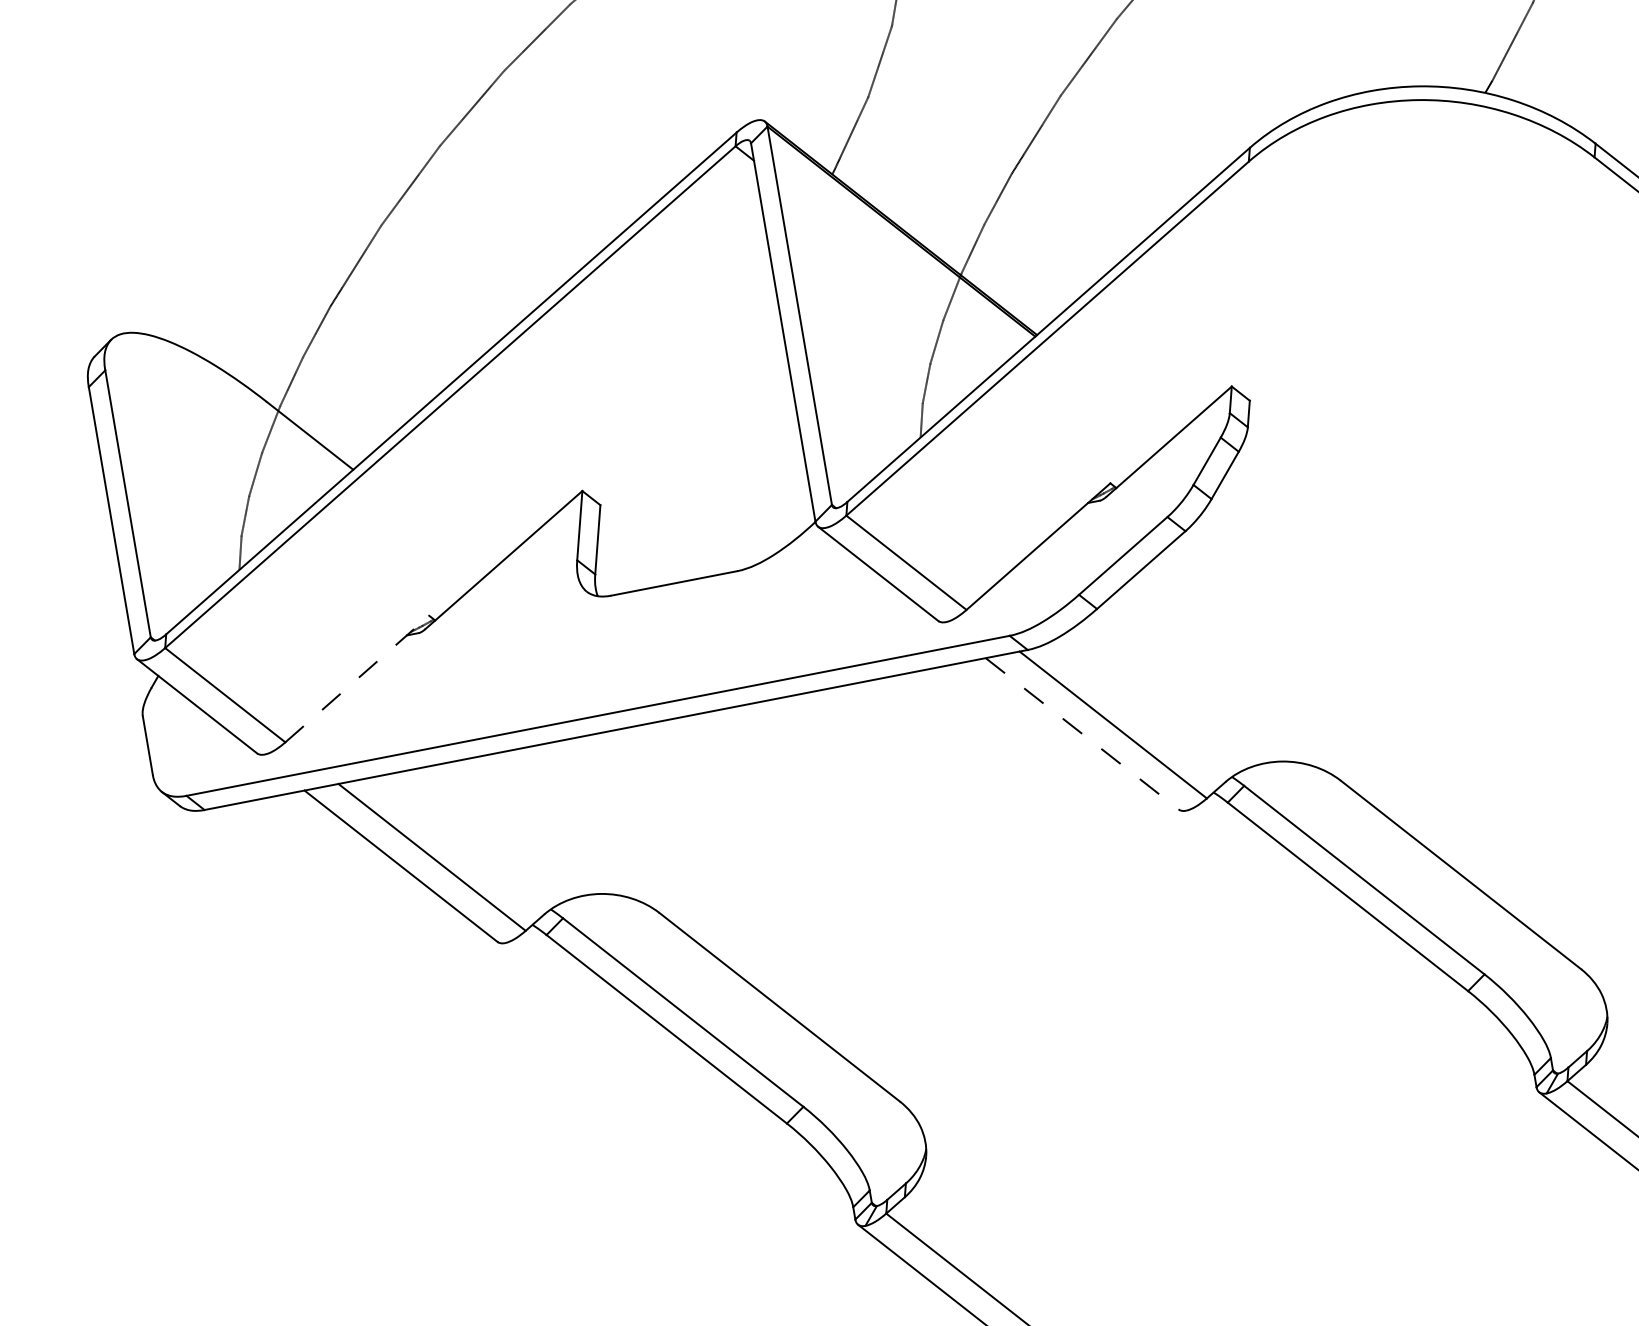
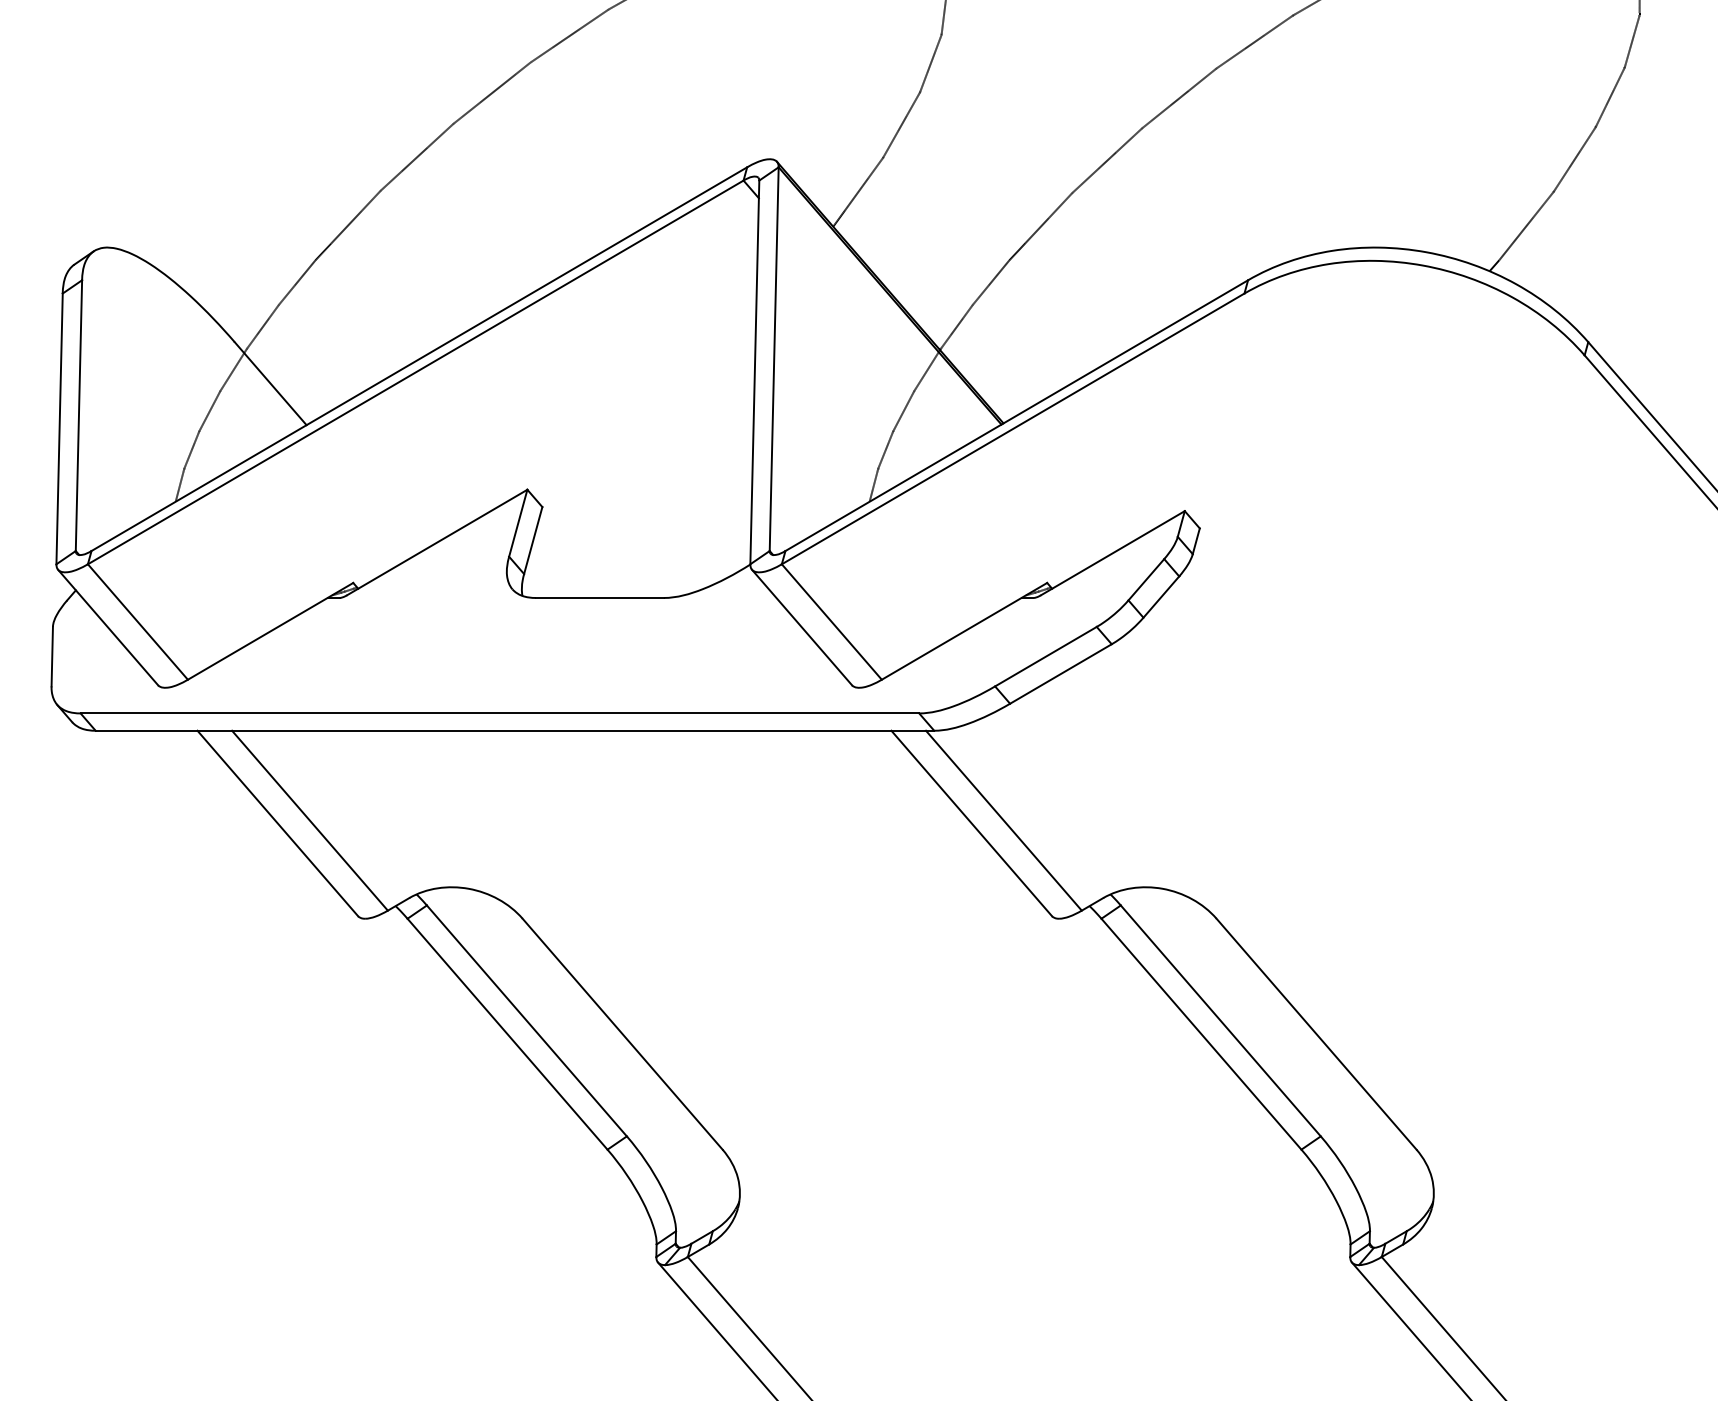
line: (357, 679) -> (270, 631), dashed -> solid
line: (1082, 733) -> (971, 823), dashed -> solid

